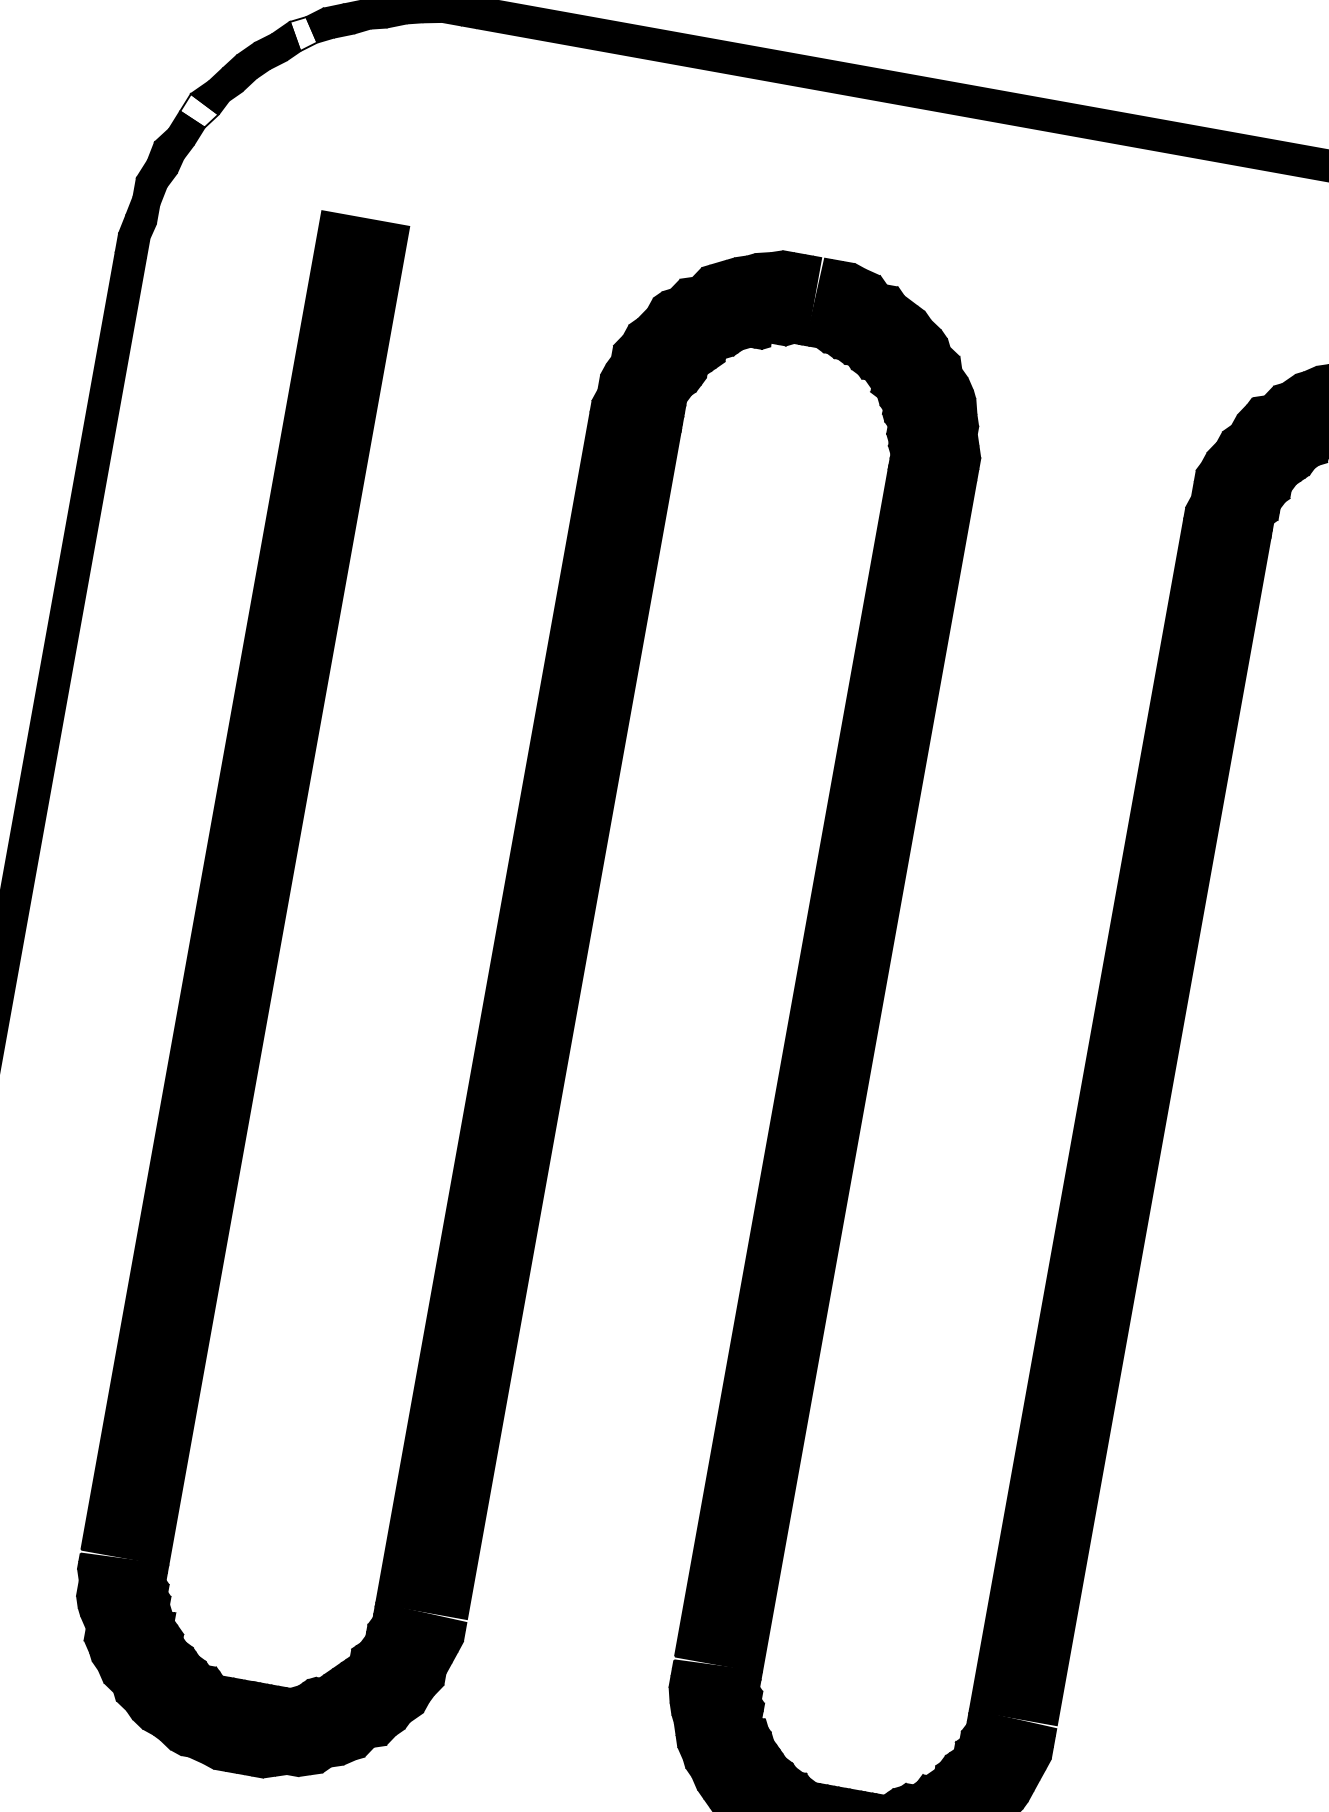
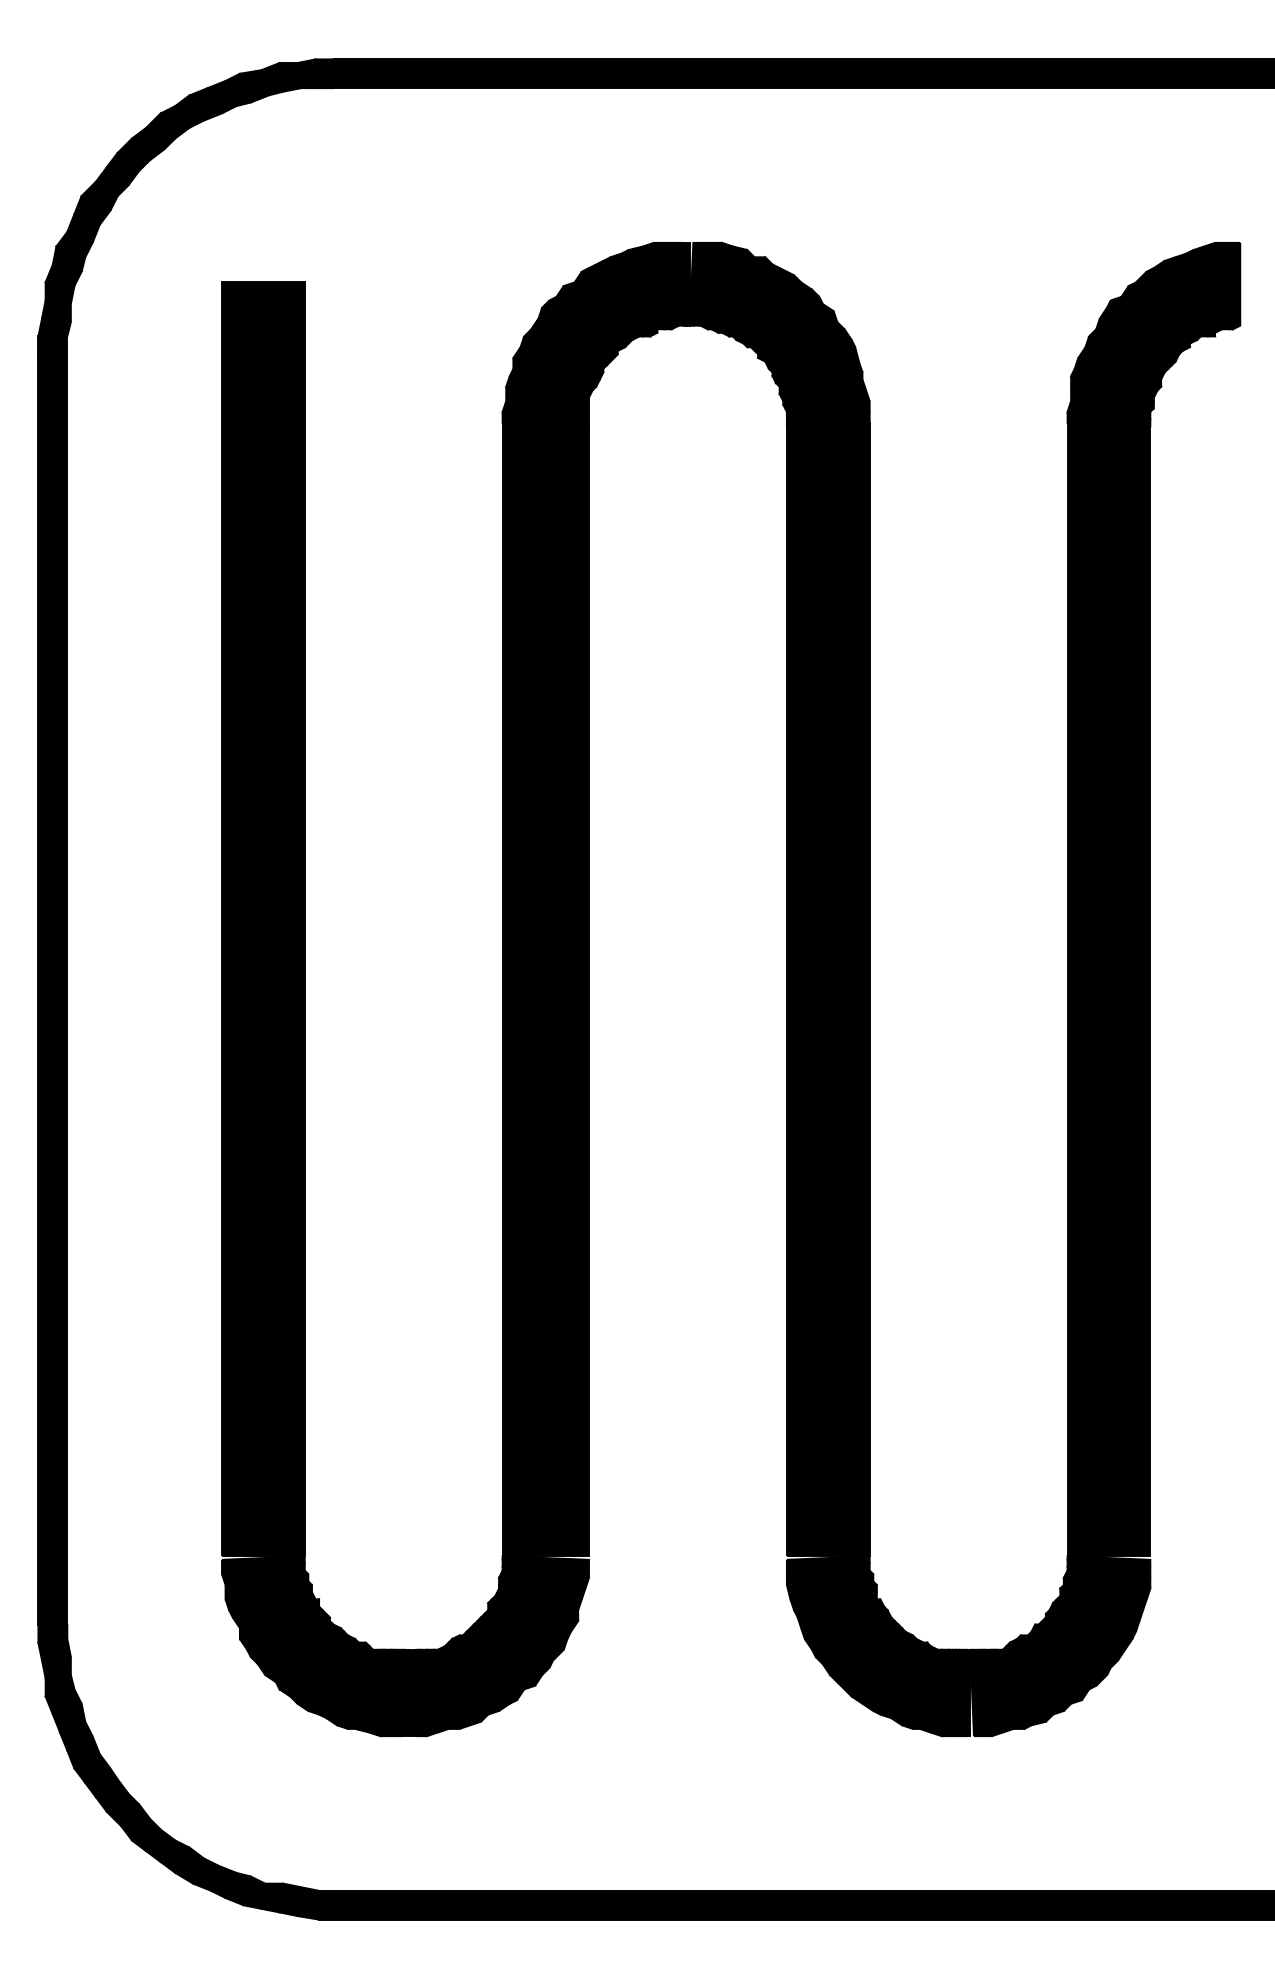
fill: (302, 34) -> (174, 122), added
fill: (199, 111) -> (92, 210), added

